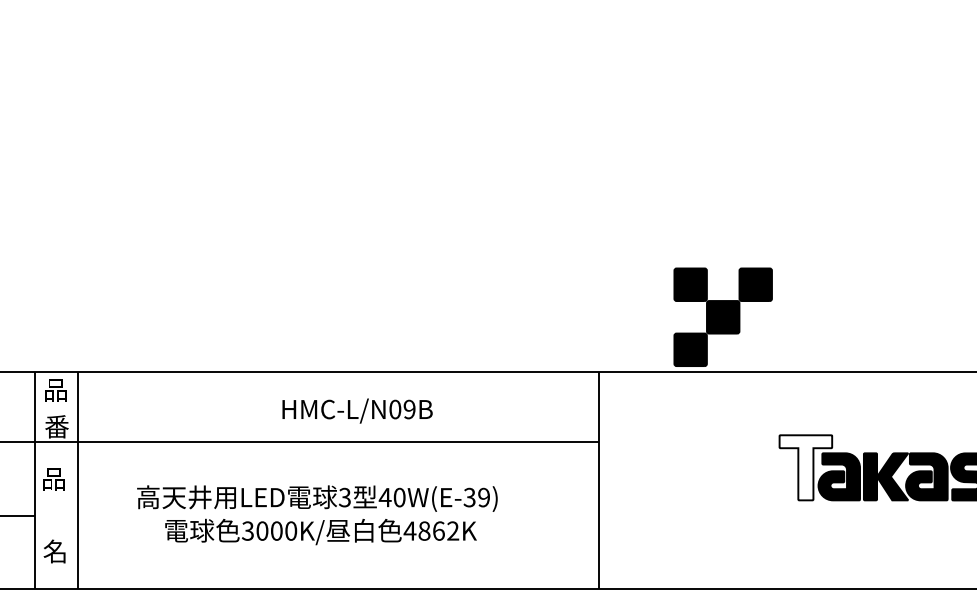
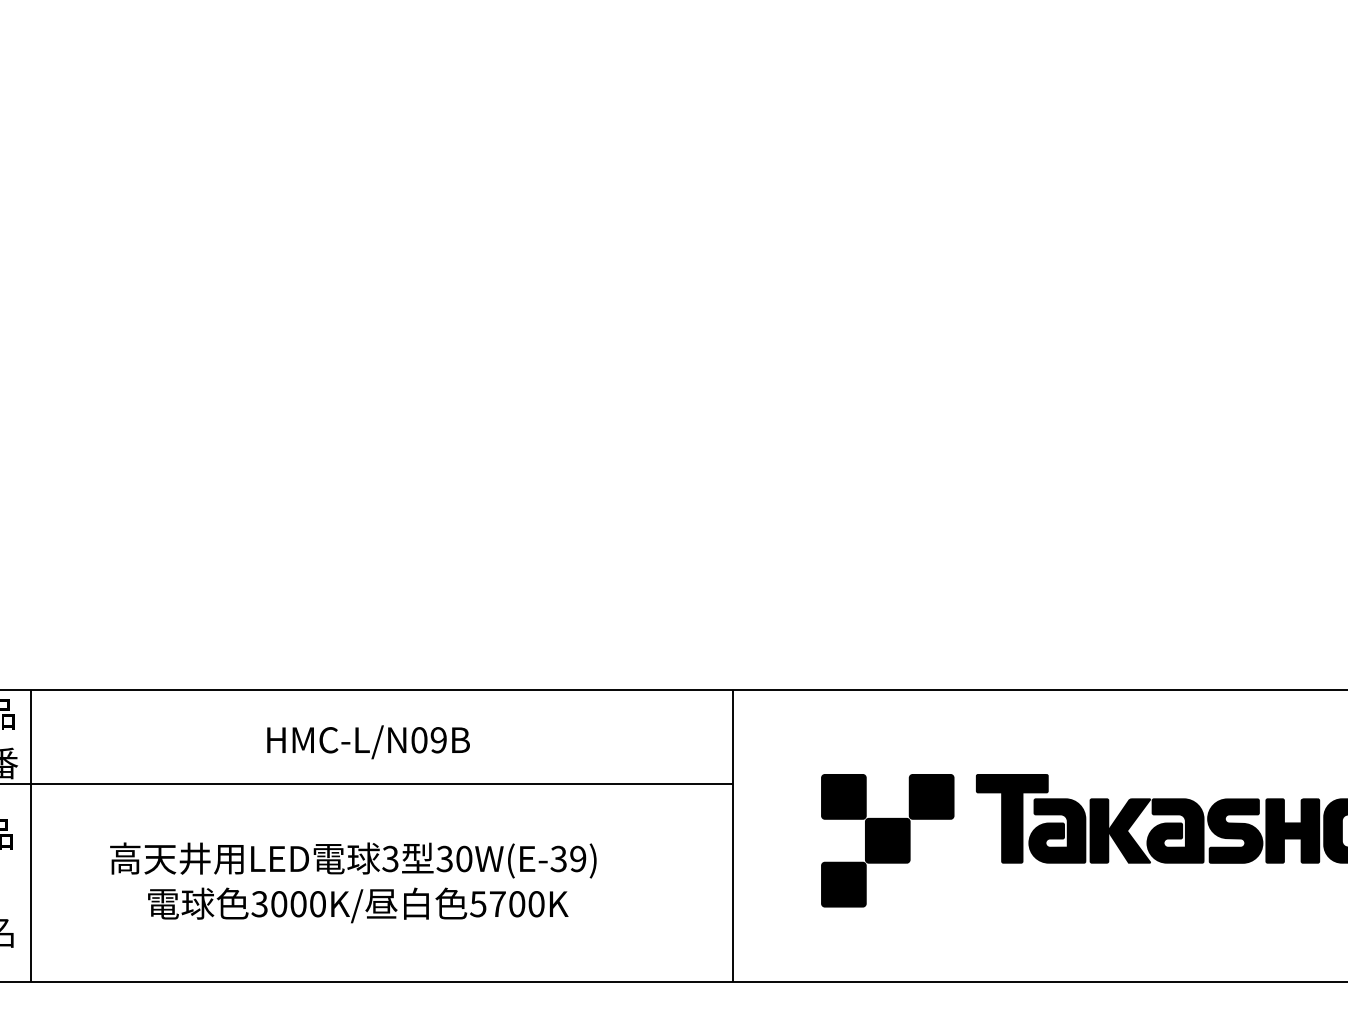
part: (723, 317) -> (887, 840), moved
text: (357, 411) -> (368, 742), moved
fill: (805, 467) -> (1011, 818), added
text: (384, 497) -> (444, 858), 40W(E-39) -> 30W(E-39)
text: (430, 531) -> (506, 904), 4862K -> 5700K

